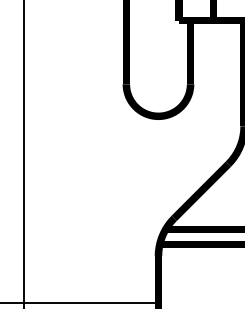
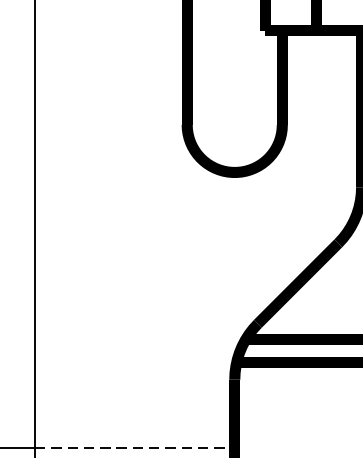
line: (91, 302) -> (135, 448), solid -> dashed

